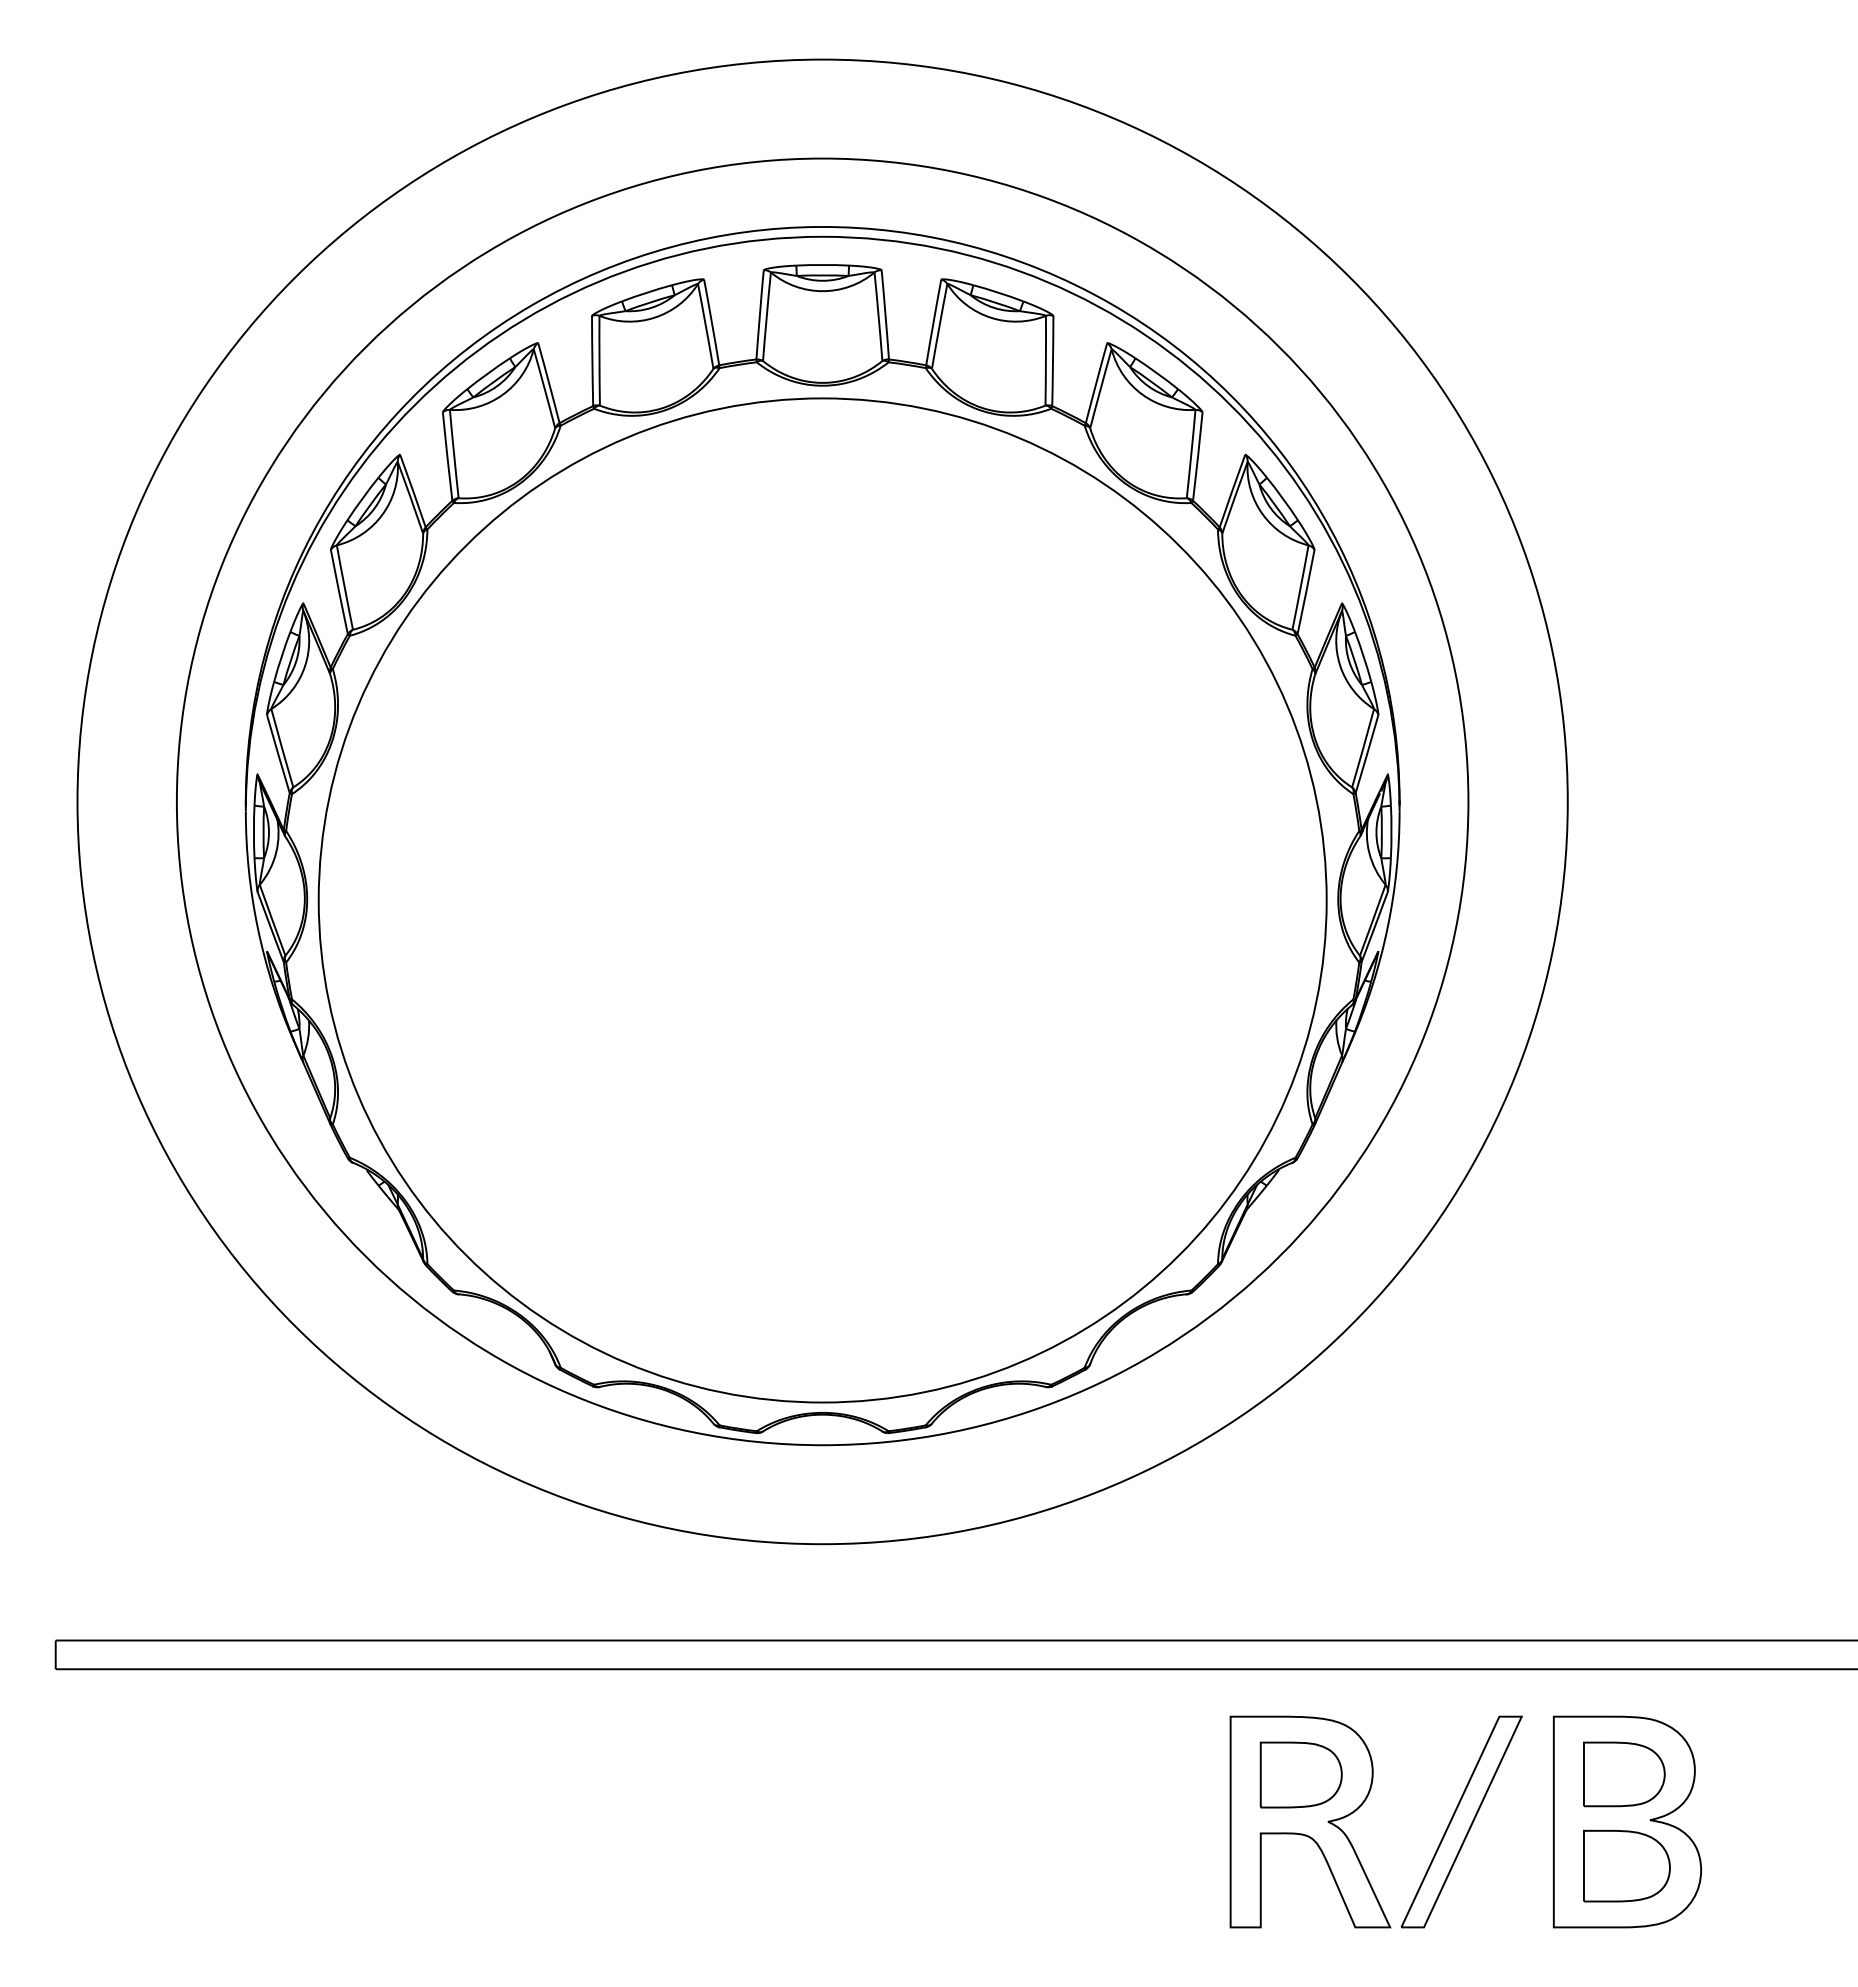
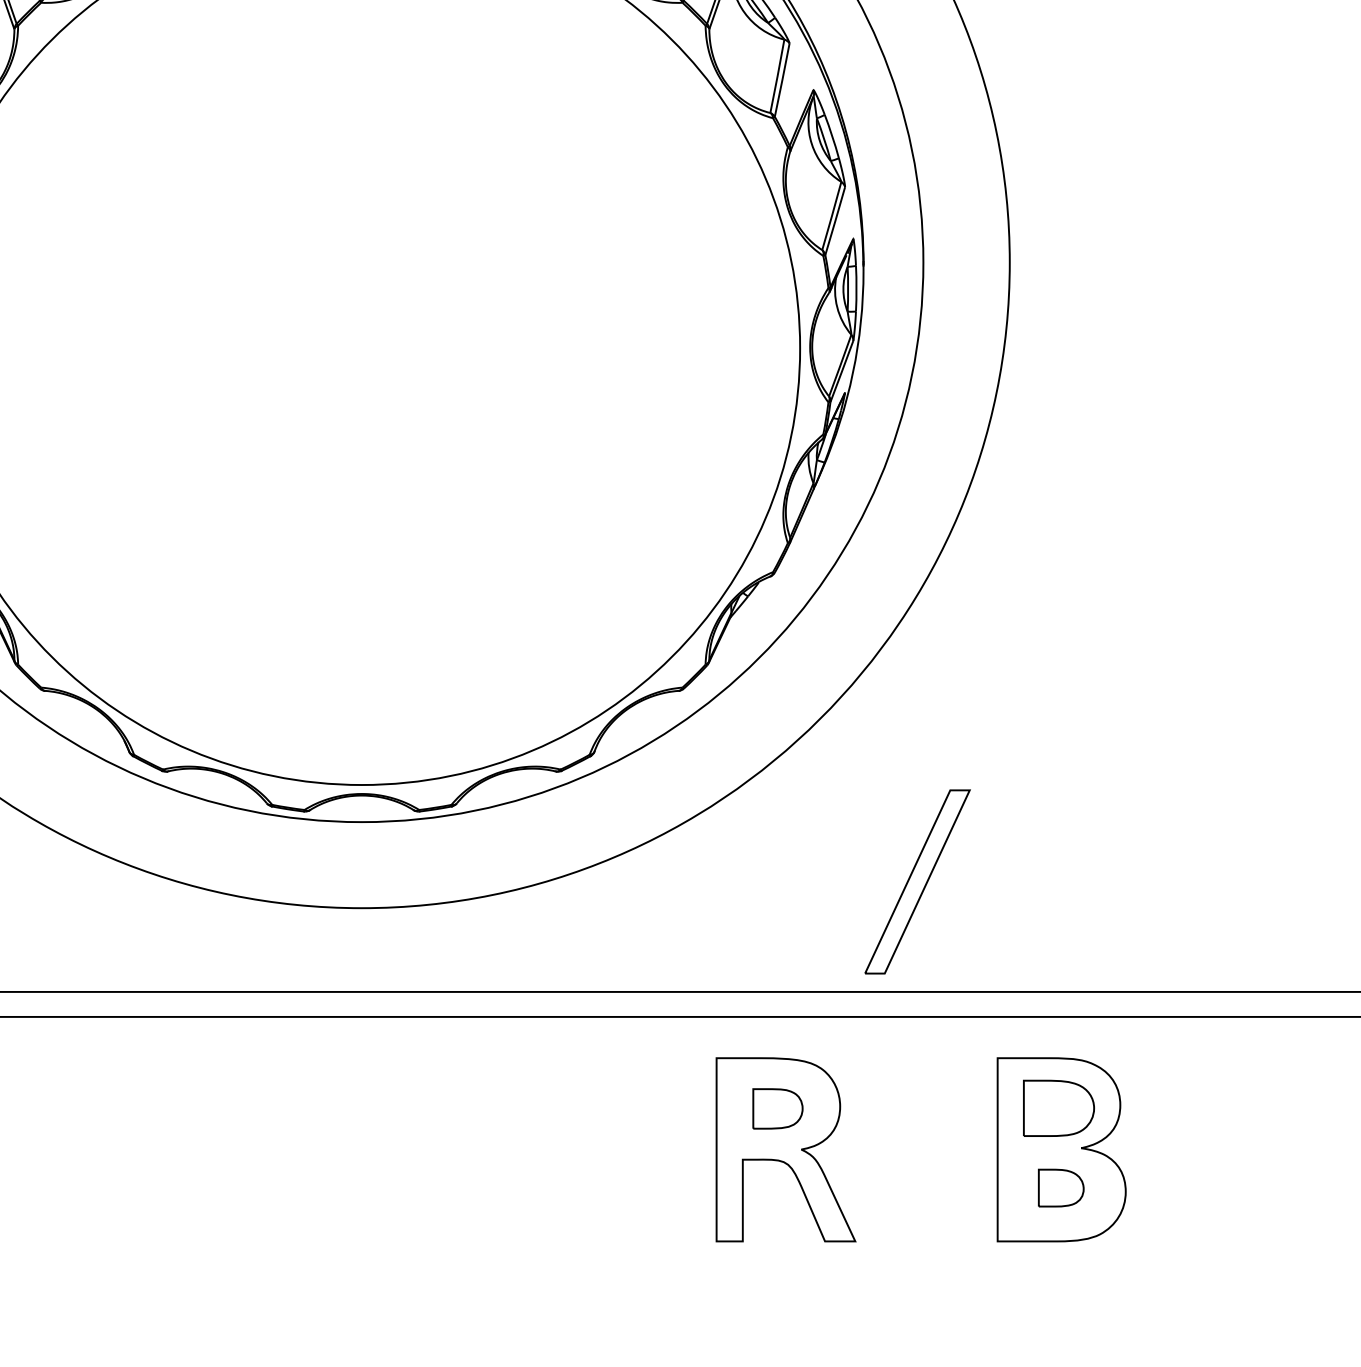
part: (1300, 1774) -> (777, 1108), size x0.7
part: (1461, 1821) -> (917, 881), moved
part: (1626, 1865) -> (1060, 1187), size x0.6

